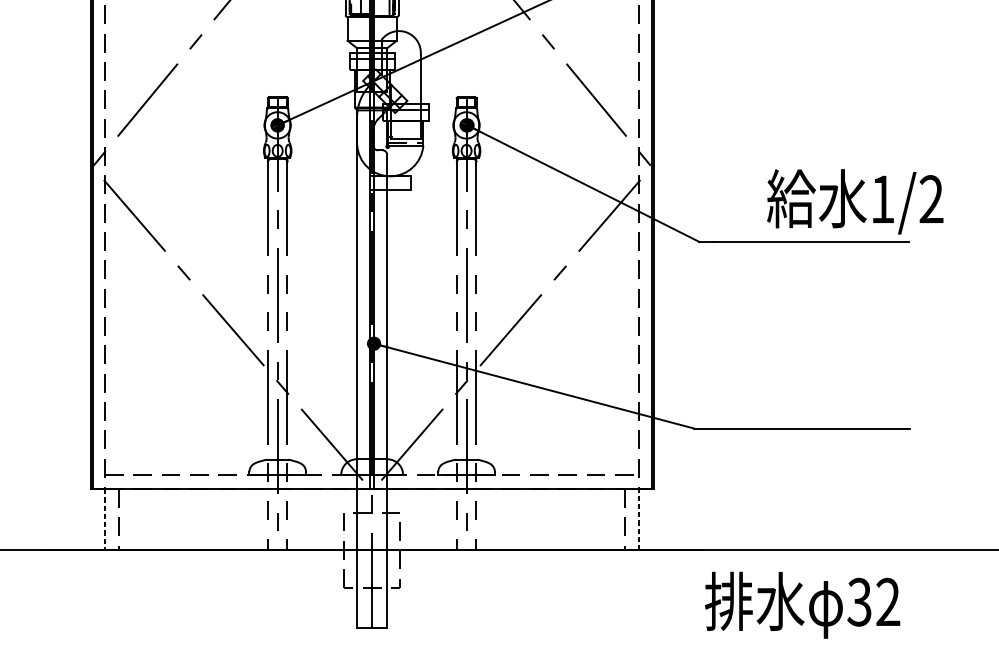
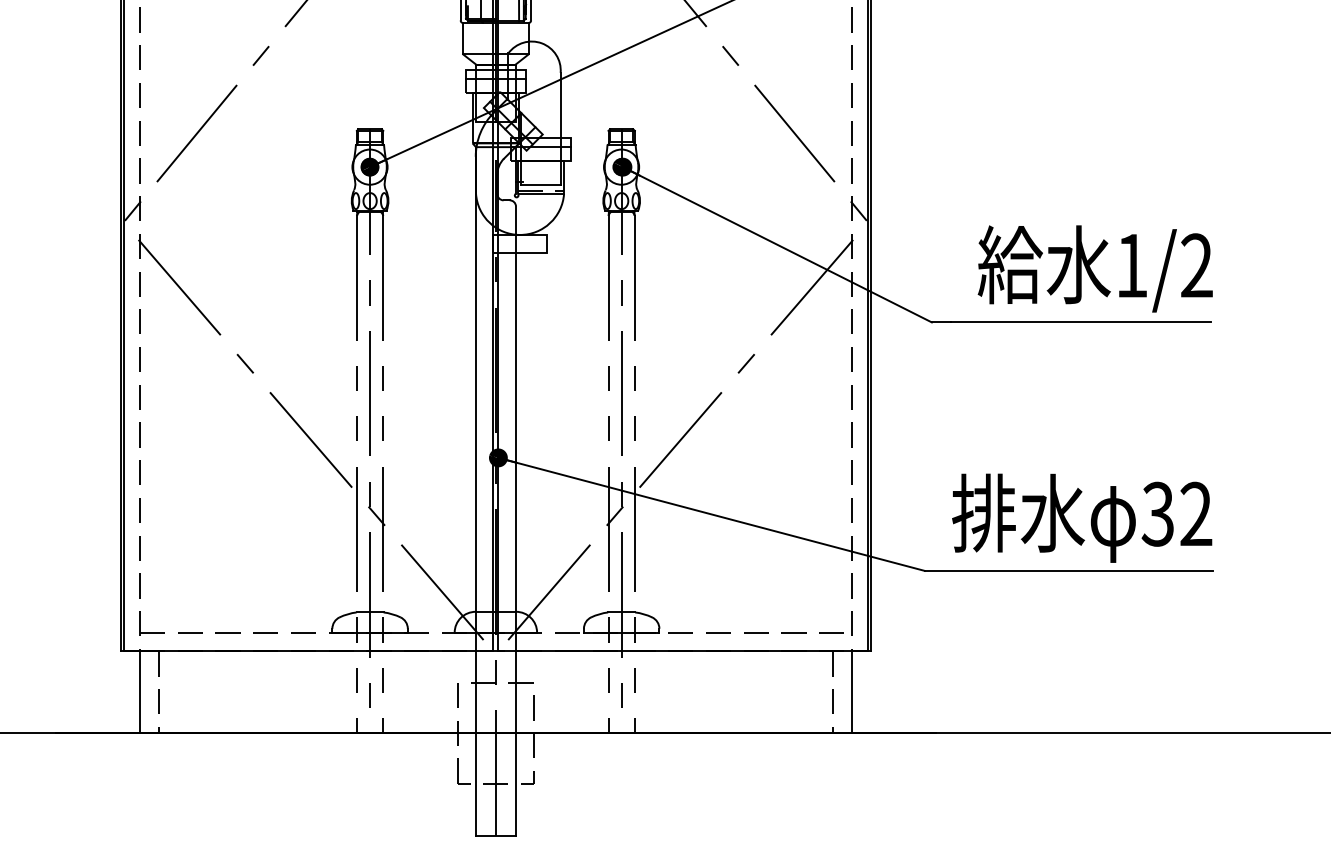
text: (854, 201) -> (1094, 268), moved
line: (104, 519) -> (139, 692), dashed -> solid
line: (639, 519) -> (851, 692), dashed -> solid
text: (802, 604) -> (1082, 517), moved

